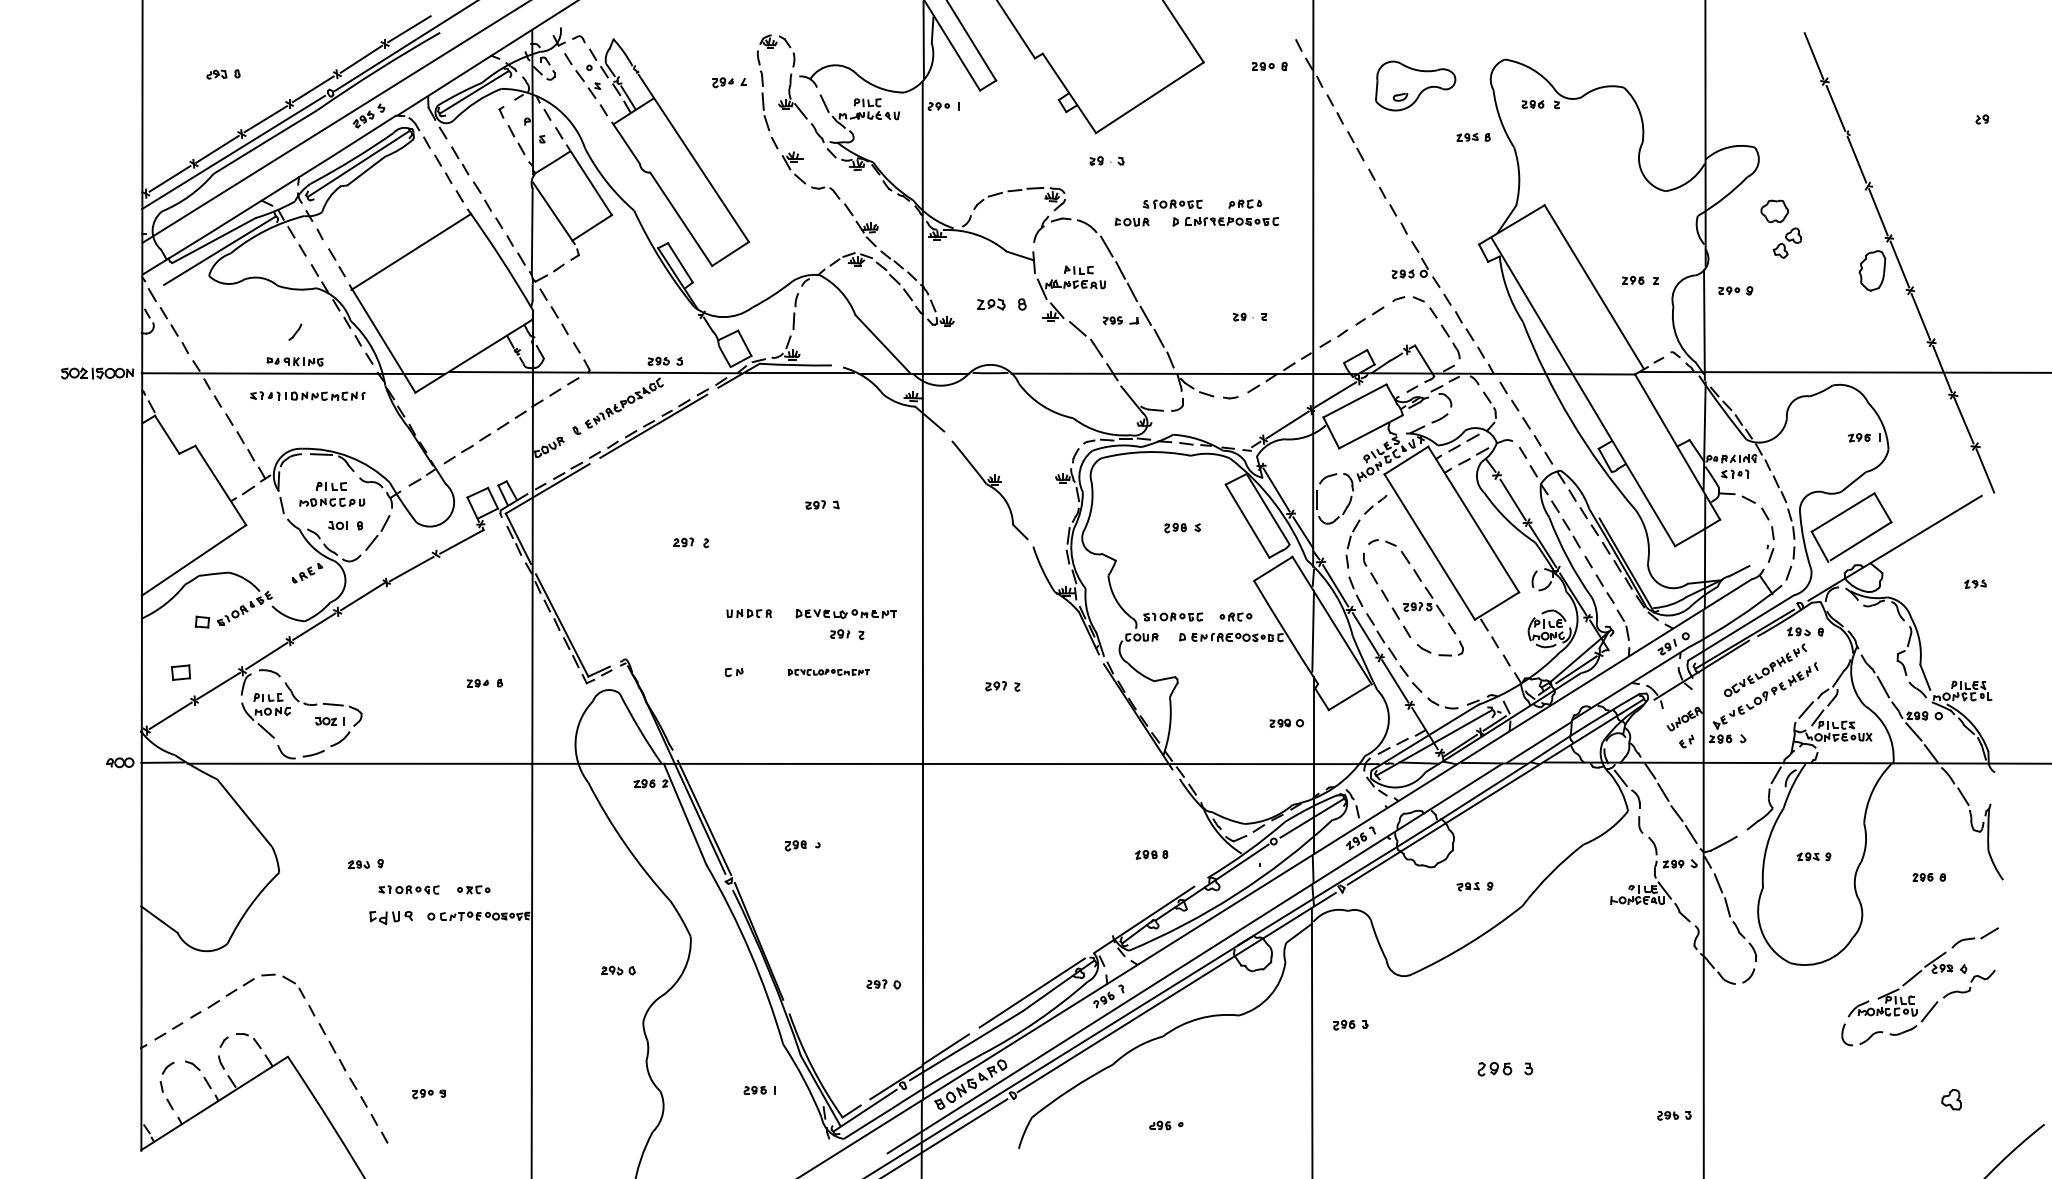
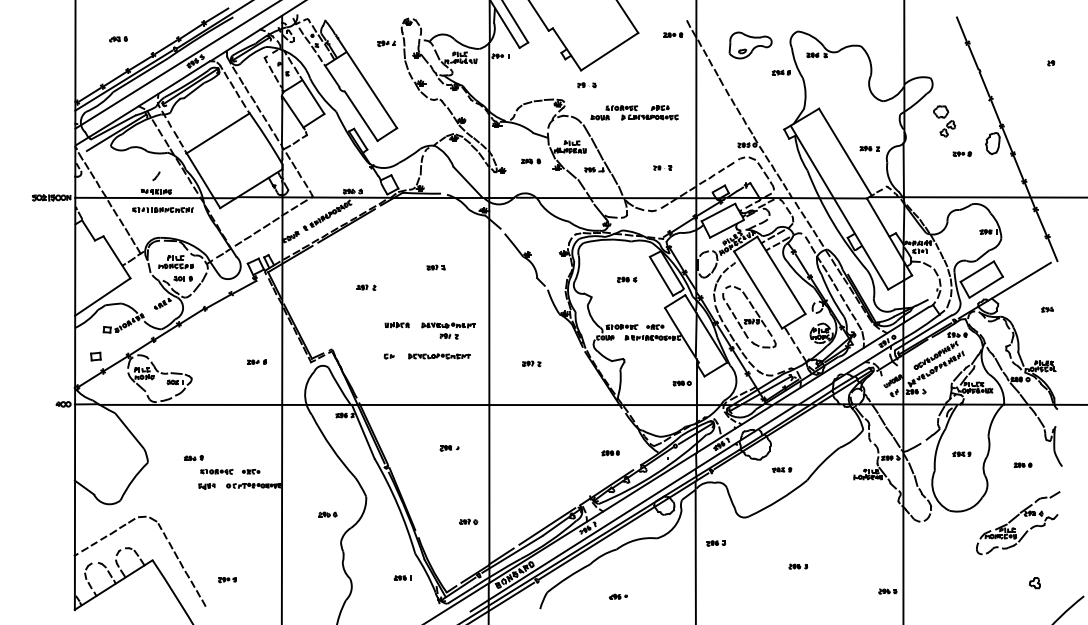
part: (1735, 291) -> (962, 154), moved
part: (1000, 304) -> (530, 161), size x0.71
part: (828, 672) -> (439, 356), size x1.43
part: (802, 845) -> (449, 448), moved
part: (389, 917) -> (206, 486), size x0.71
part: (1505, 1068) -> (798, 566), size x0.62

